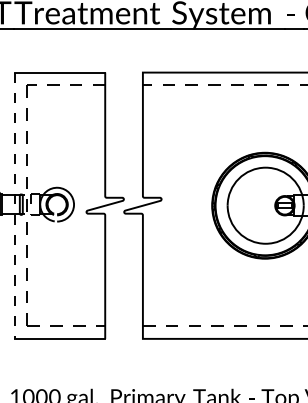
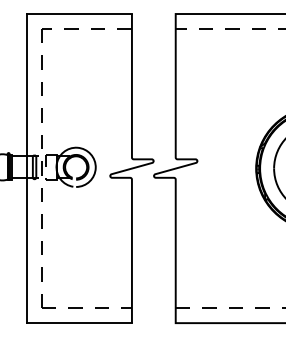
line: (14, 206) -> (26, 169), dashed -> solid

